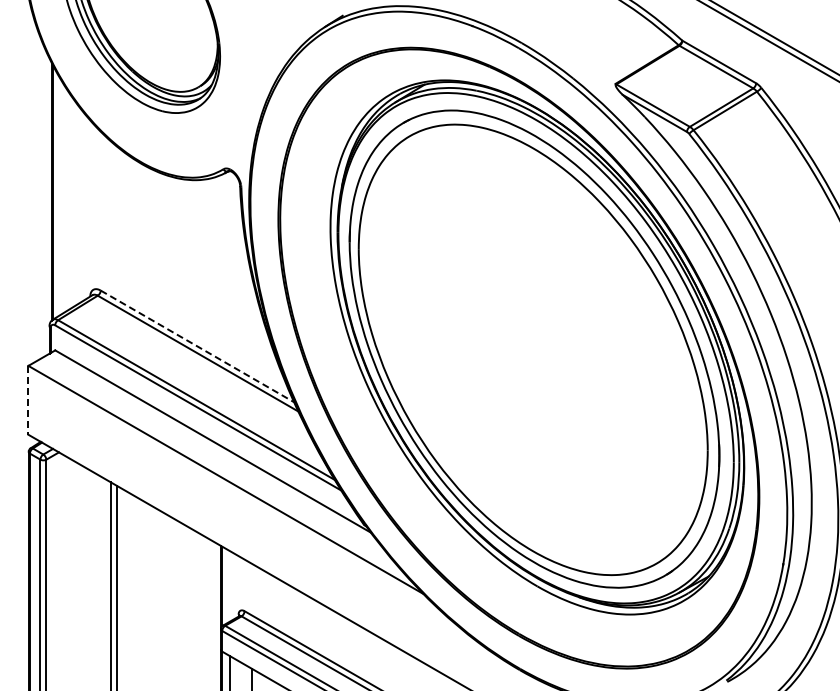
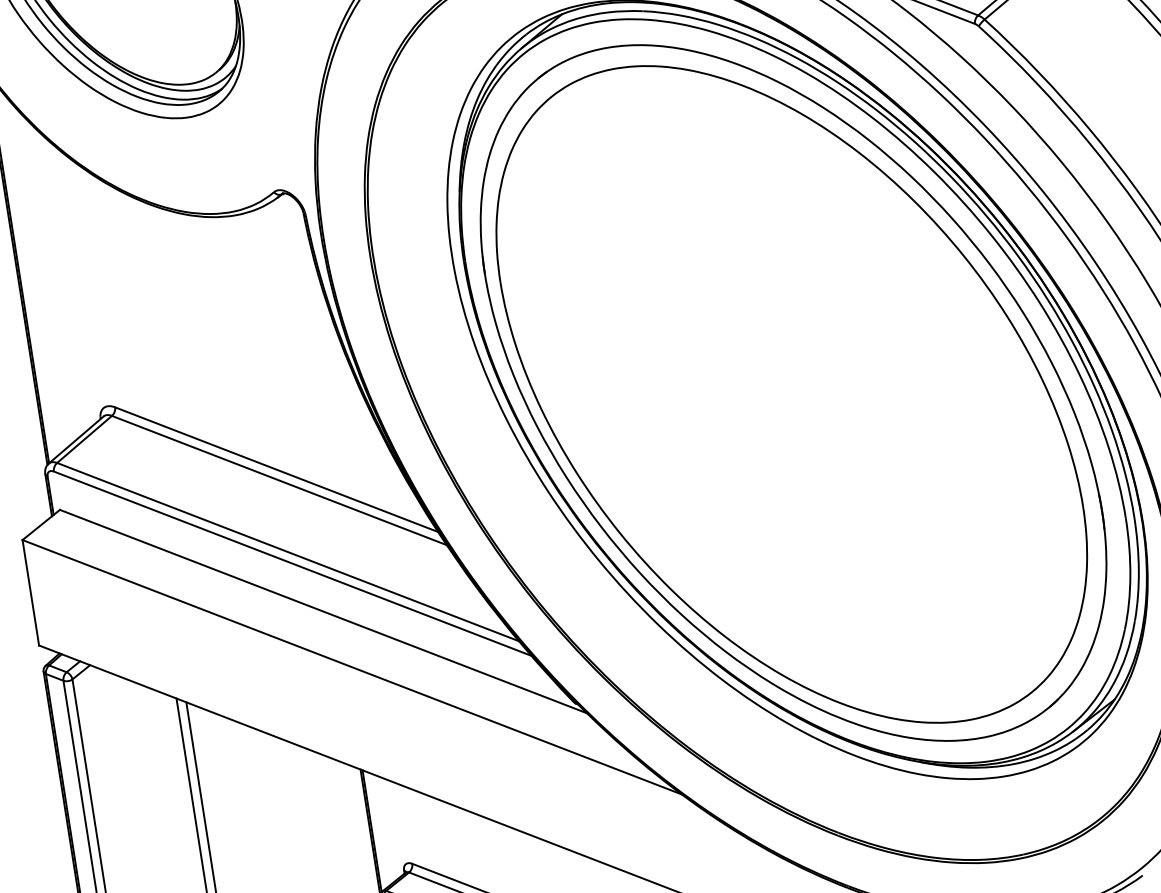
line: (197, 346) -> (276, 469), dashed -> solid
line: (28, 400) -> (30, 593), dashed -> solid

